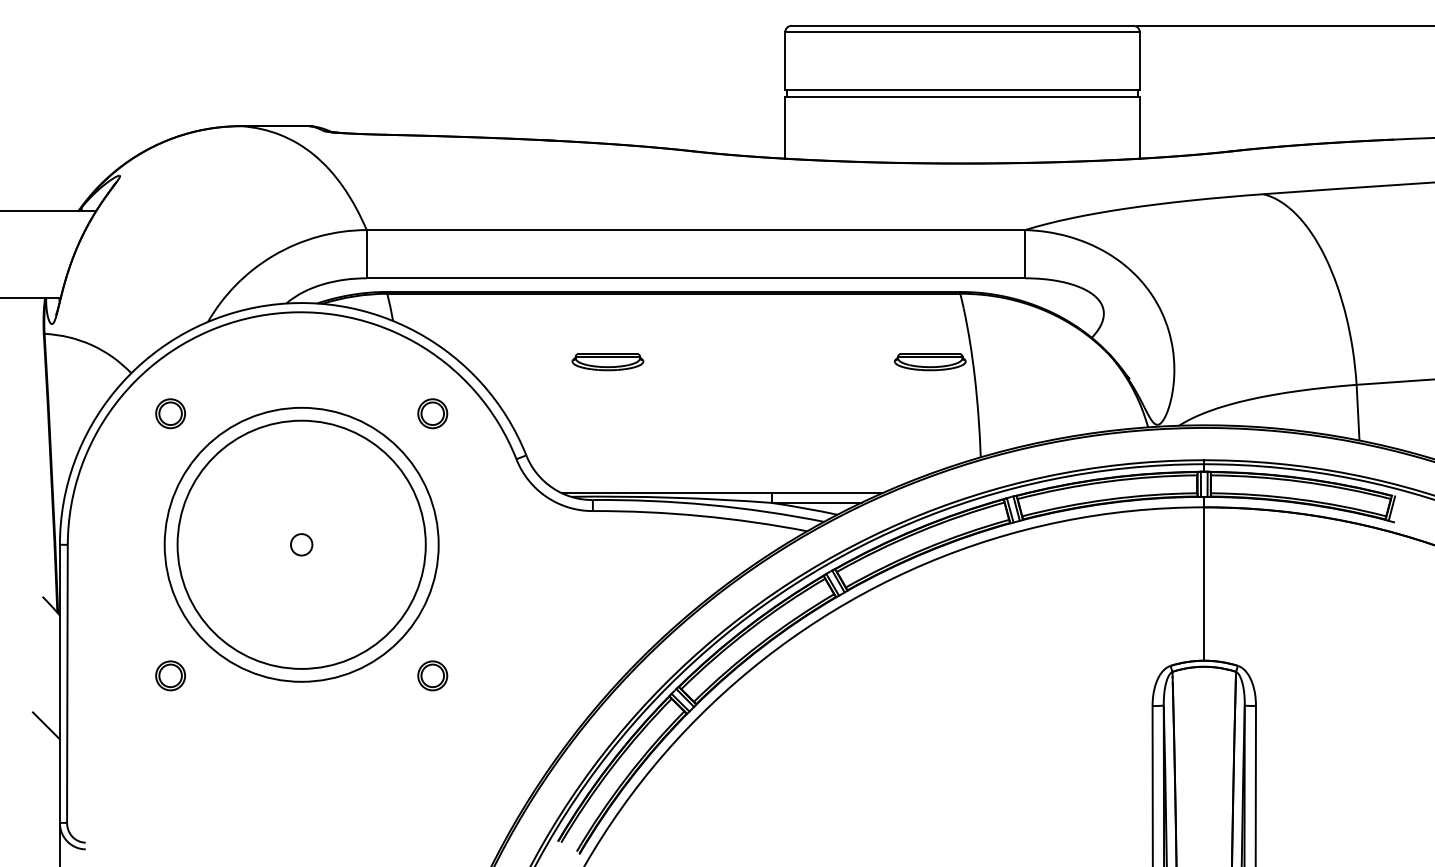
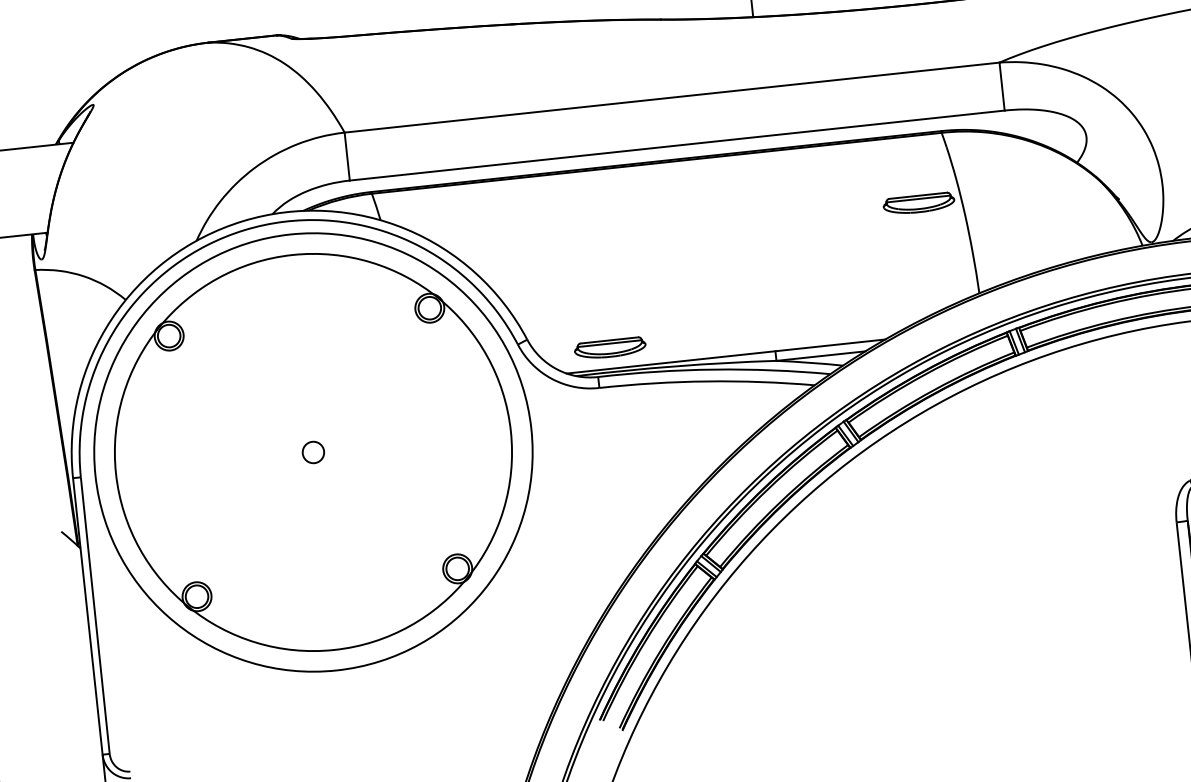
part: (607, 362) -> (609, 349), moved
circle: (301, 544) -> (313, 452), size x1.6
circle: (301, 544) -> (313, 452), size x1.6
line: (45, 725) -> (77, 659), removed

